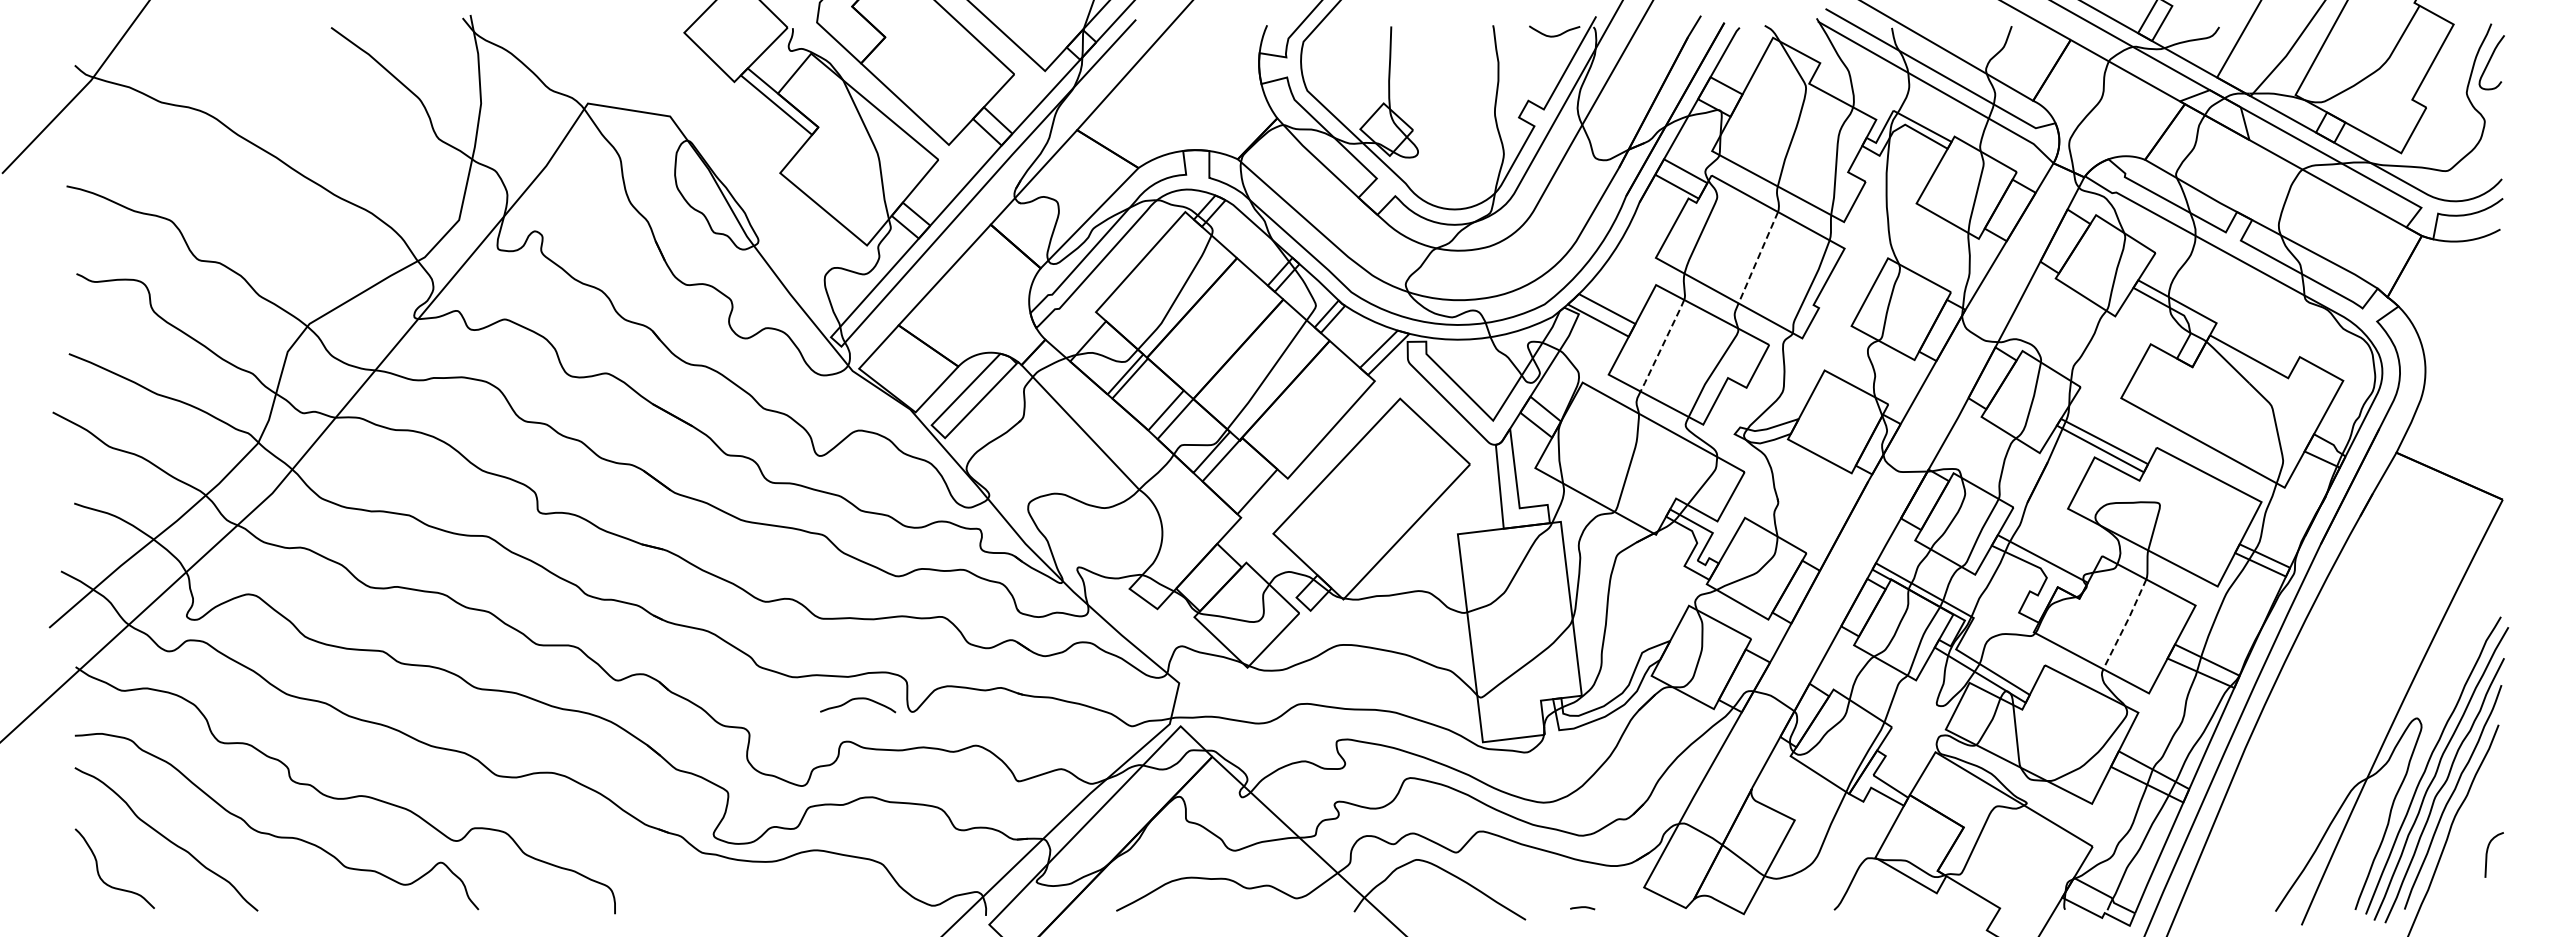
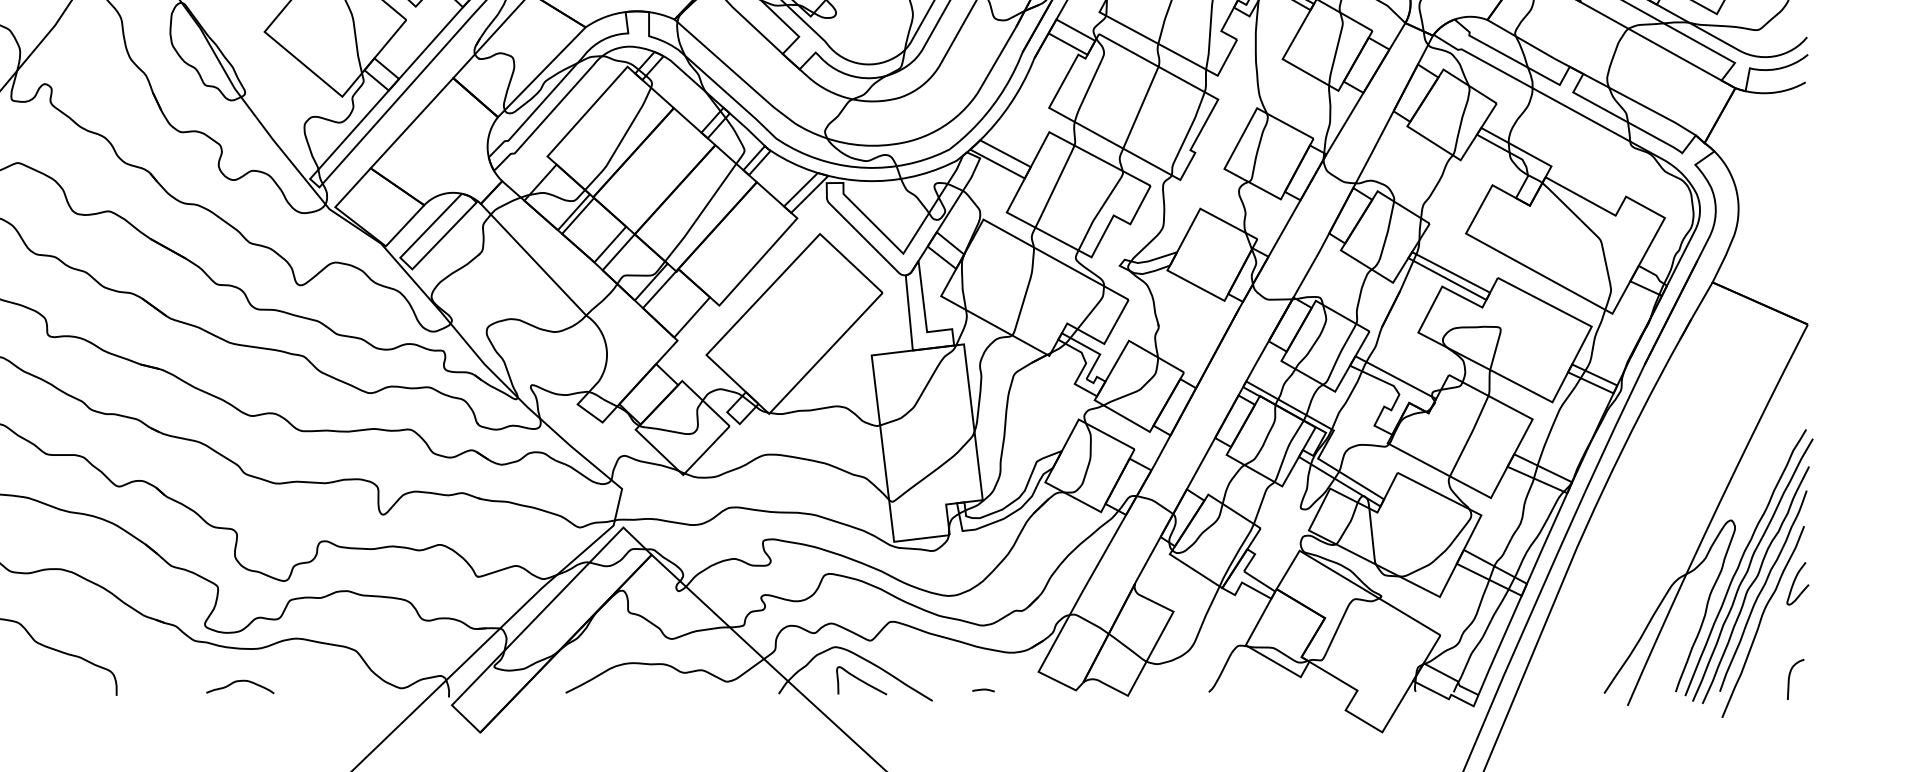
line: (1758, 257) -> (1141, 107), dashed -> solid
line: (1662, 346) -> (1055, 187), dashed -> solid
line: (2125, 624) -> (1469, 436), dashed -> solid
curve: (858, 699) -> (240, 681), moved
curve: (2488, 787) -> (1795, 582), added
curve: (2487, 854) -> (1789, 679), moved
curve: (1446, 897) -> (861, 680), added

